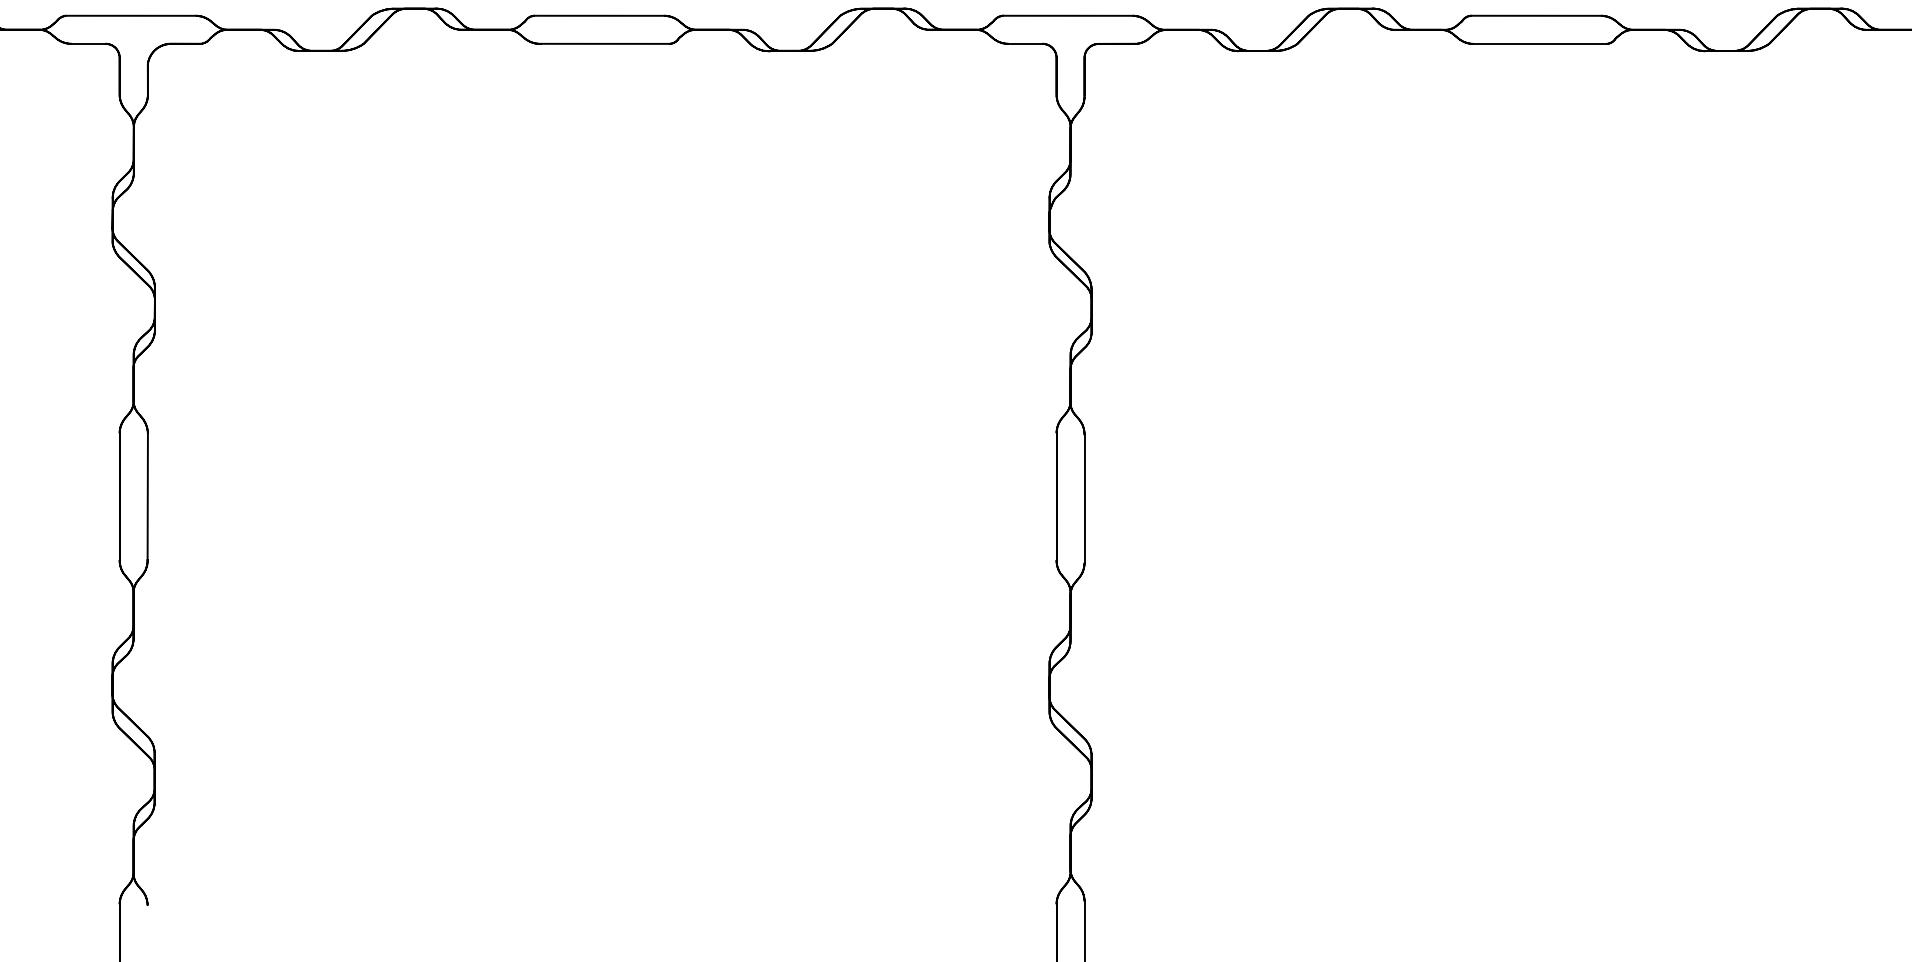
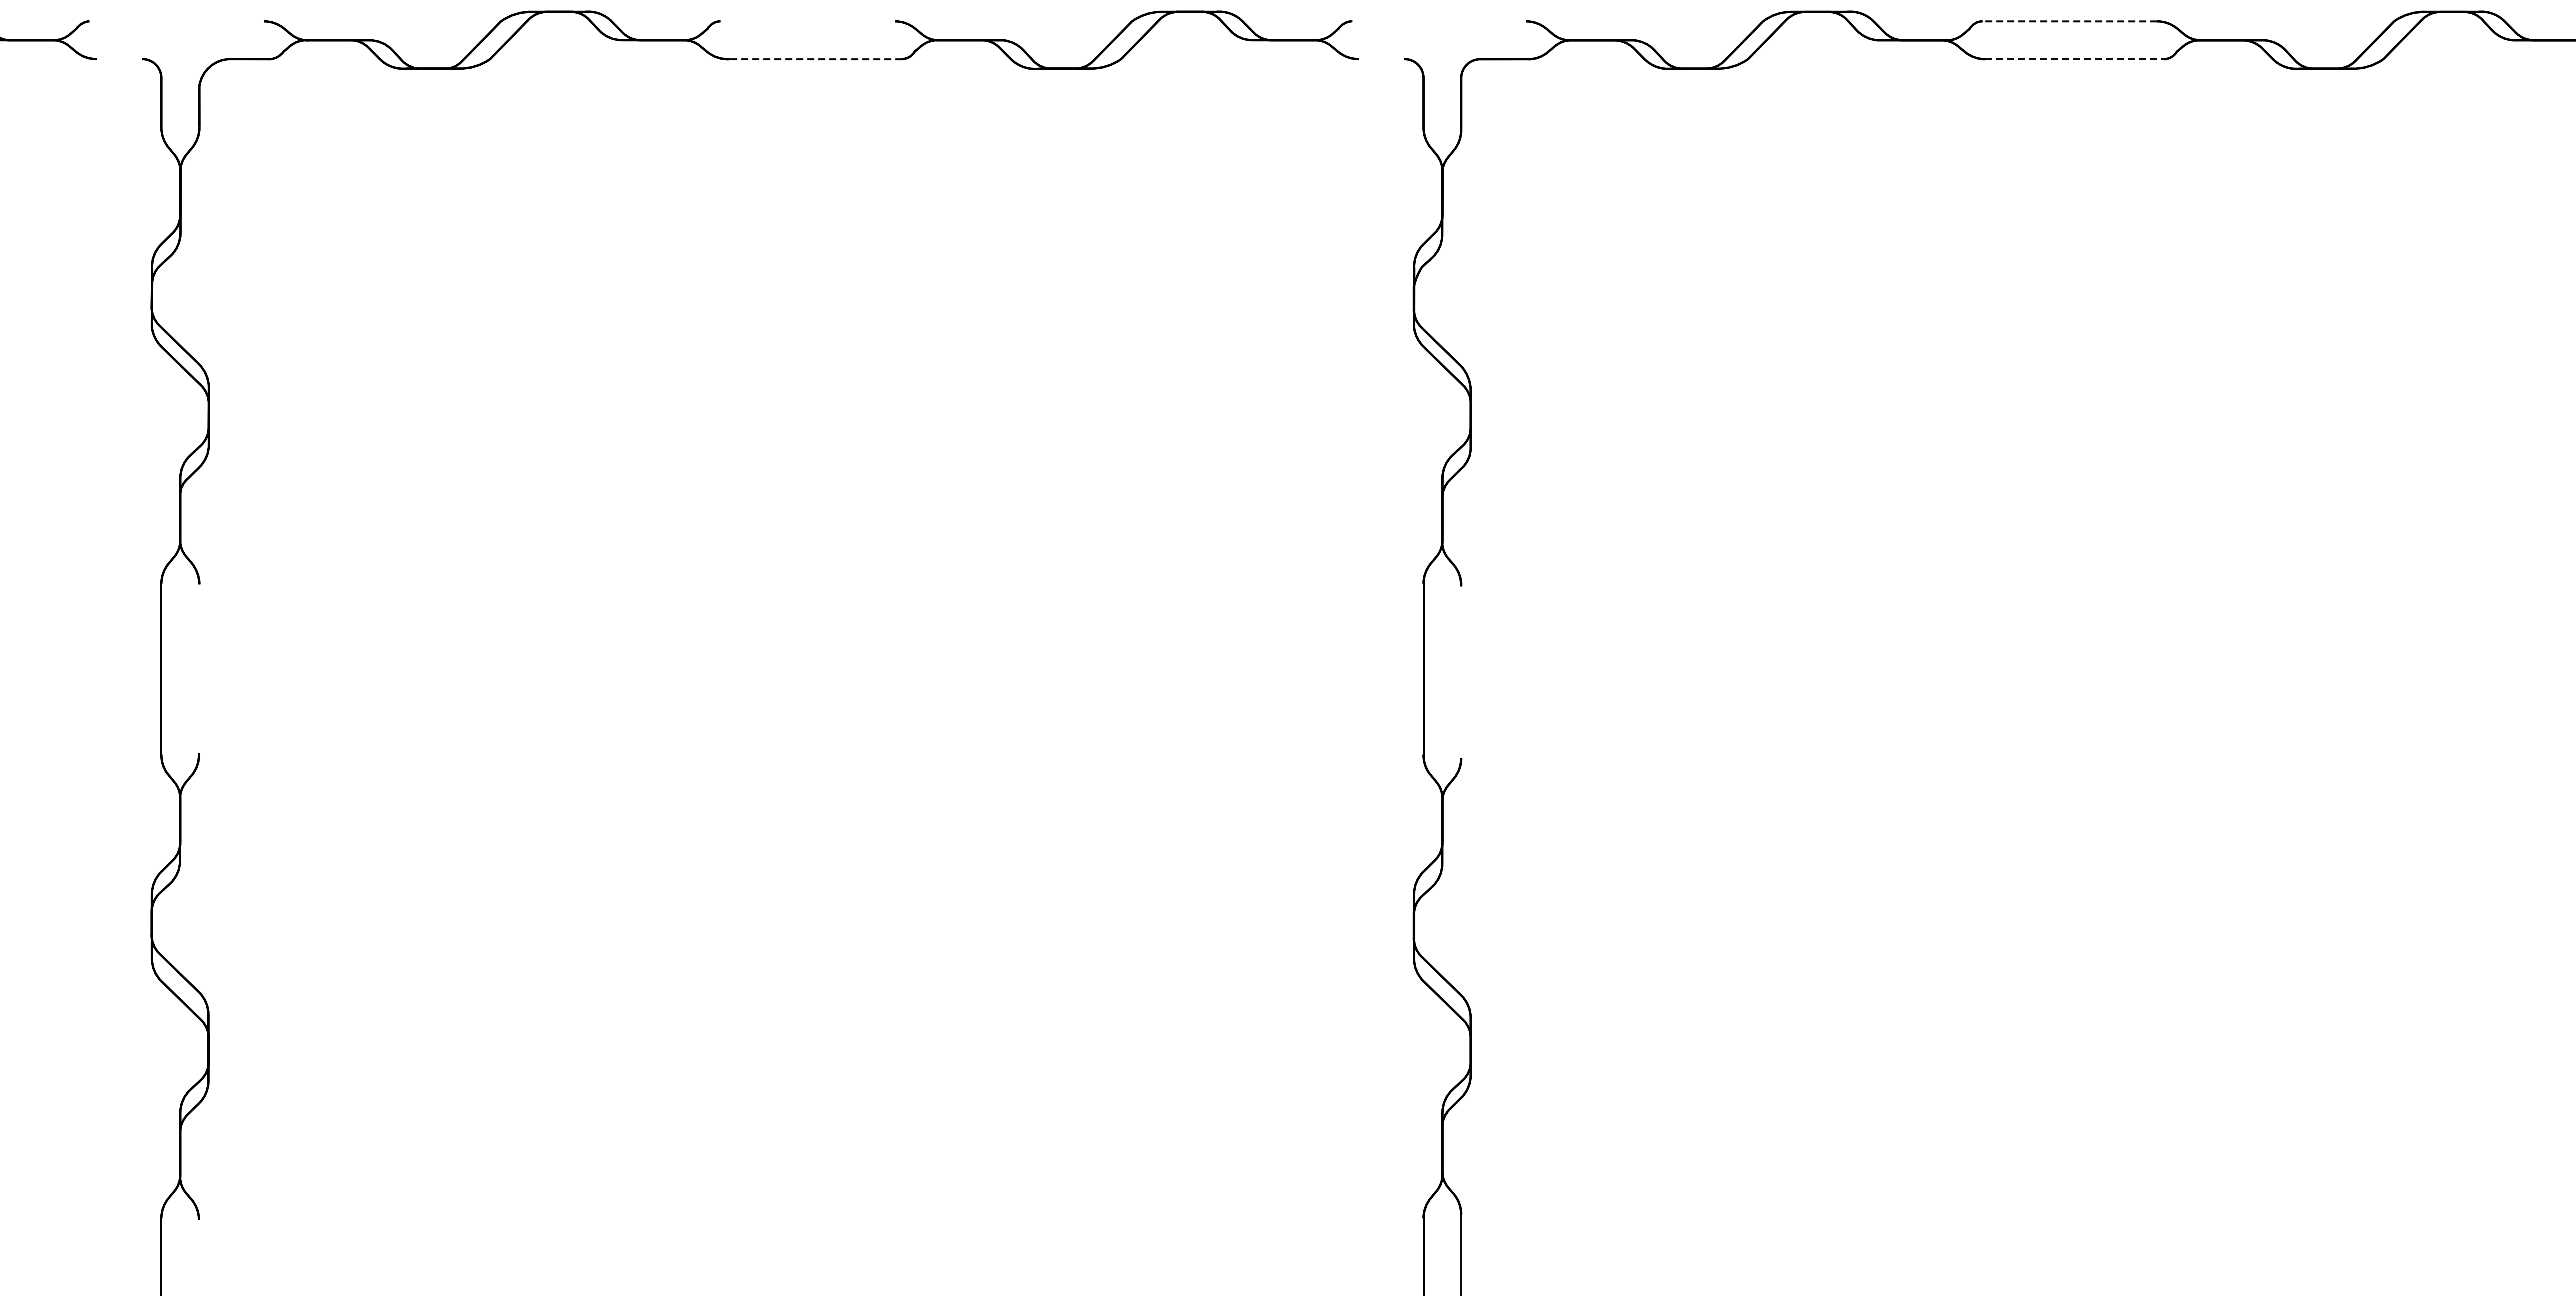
line: (130, 15) -> (176, 21), removed
line: (599, 15) -> (807, 21), removed
line: (1067, 15) -> (1438, 21), removed
line: (1536, 15) -> (2069, 21), solid -> dashed
line: (88, 44) -> (119, 59), removed
line: (605, 44) -> (815, 59), solid -> dashed
line: (1025, 44) -> (1381, 59), removed
line: (1540, 44) -> (2075, 59), solid -> dashed
line: (147, 496) -> (198, 669), removed
line: (1084, 498) -> (1461, 671), removed

